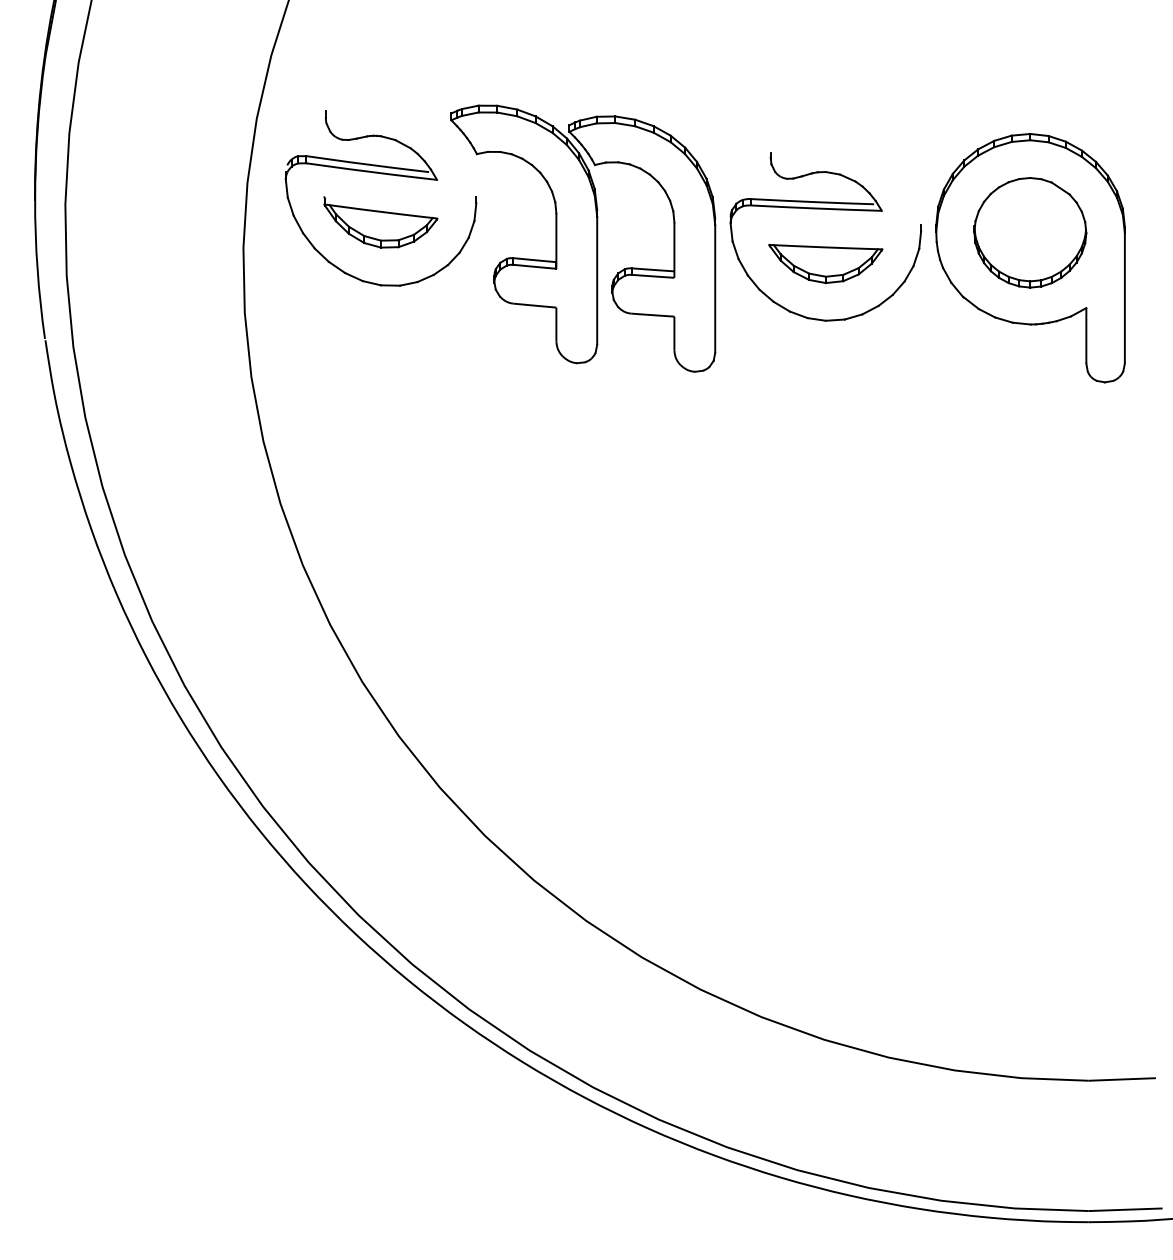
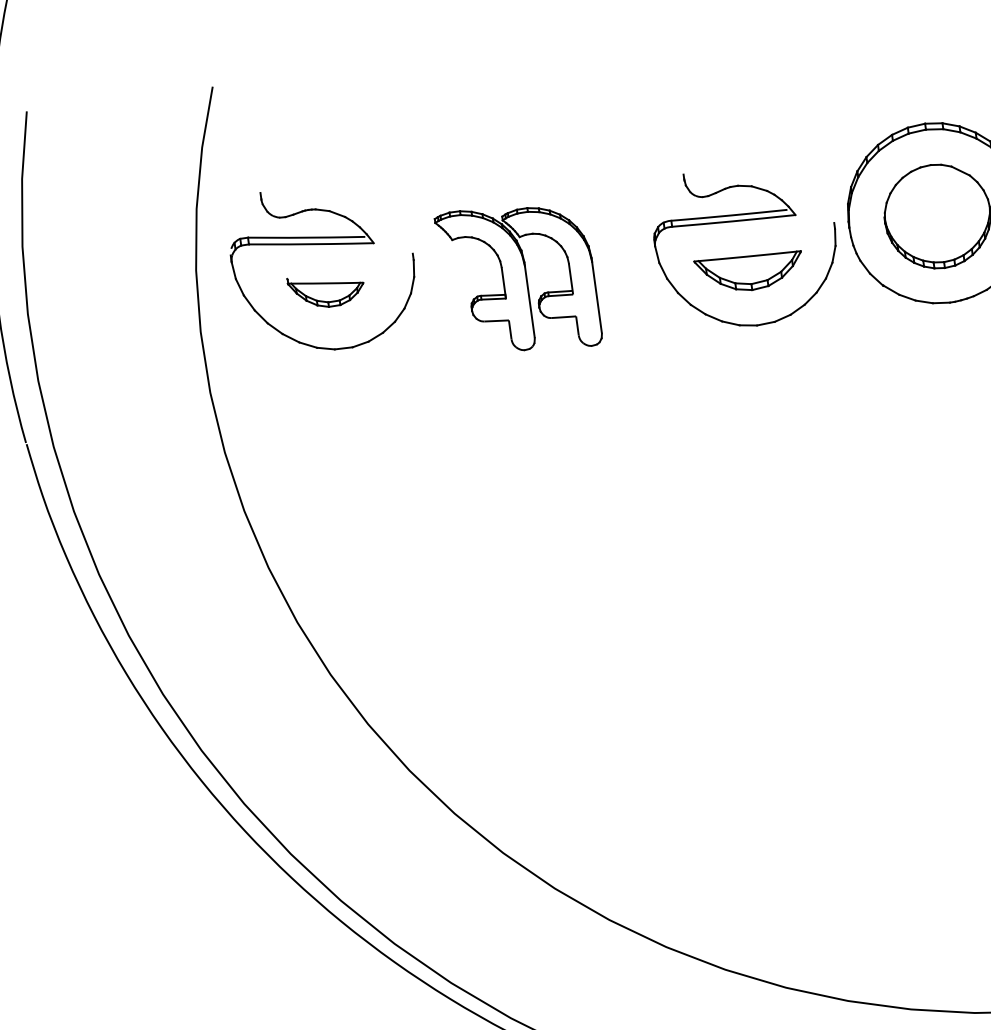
part: (380, 222) -> (326, 290), size x0.7
part: (583, 238) -> (518, 279), size x0.6

